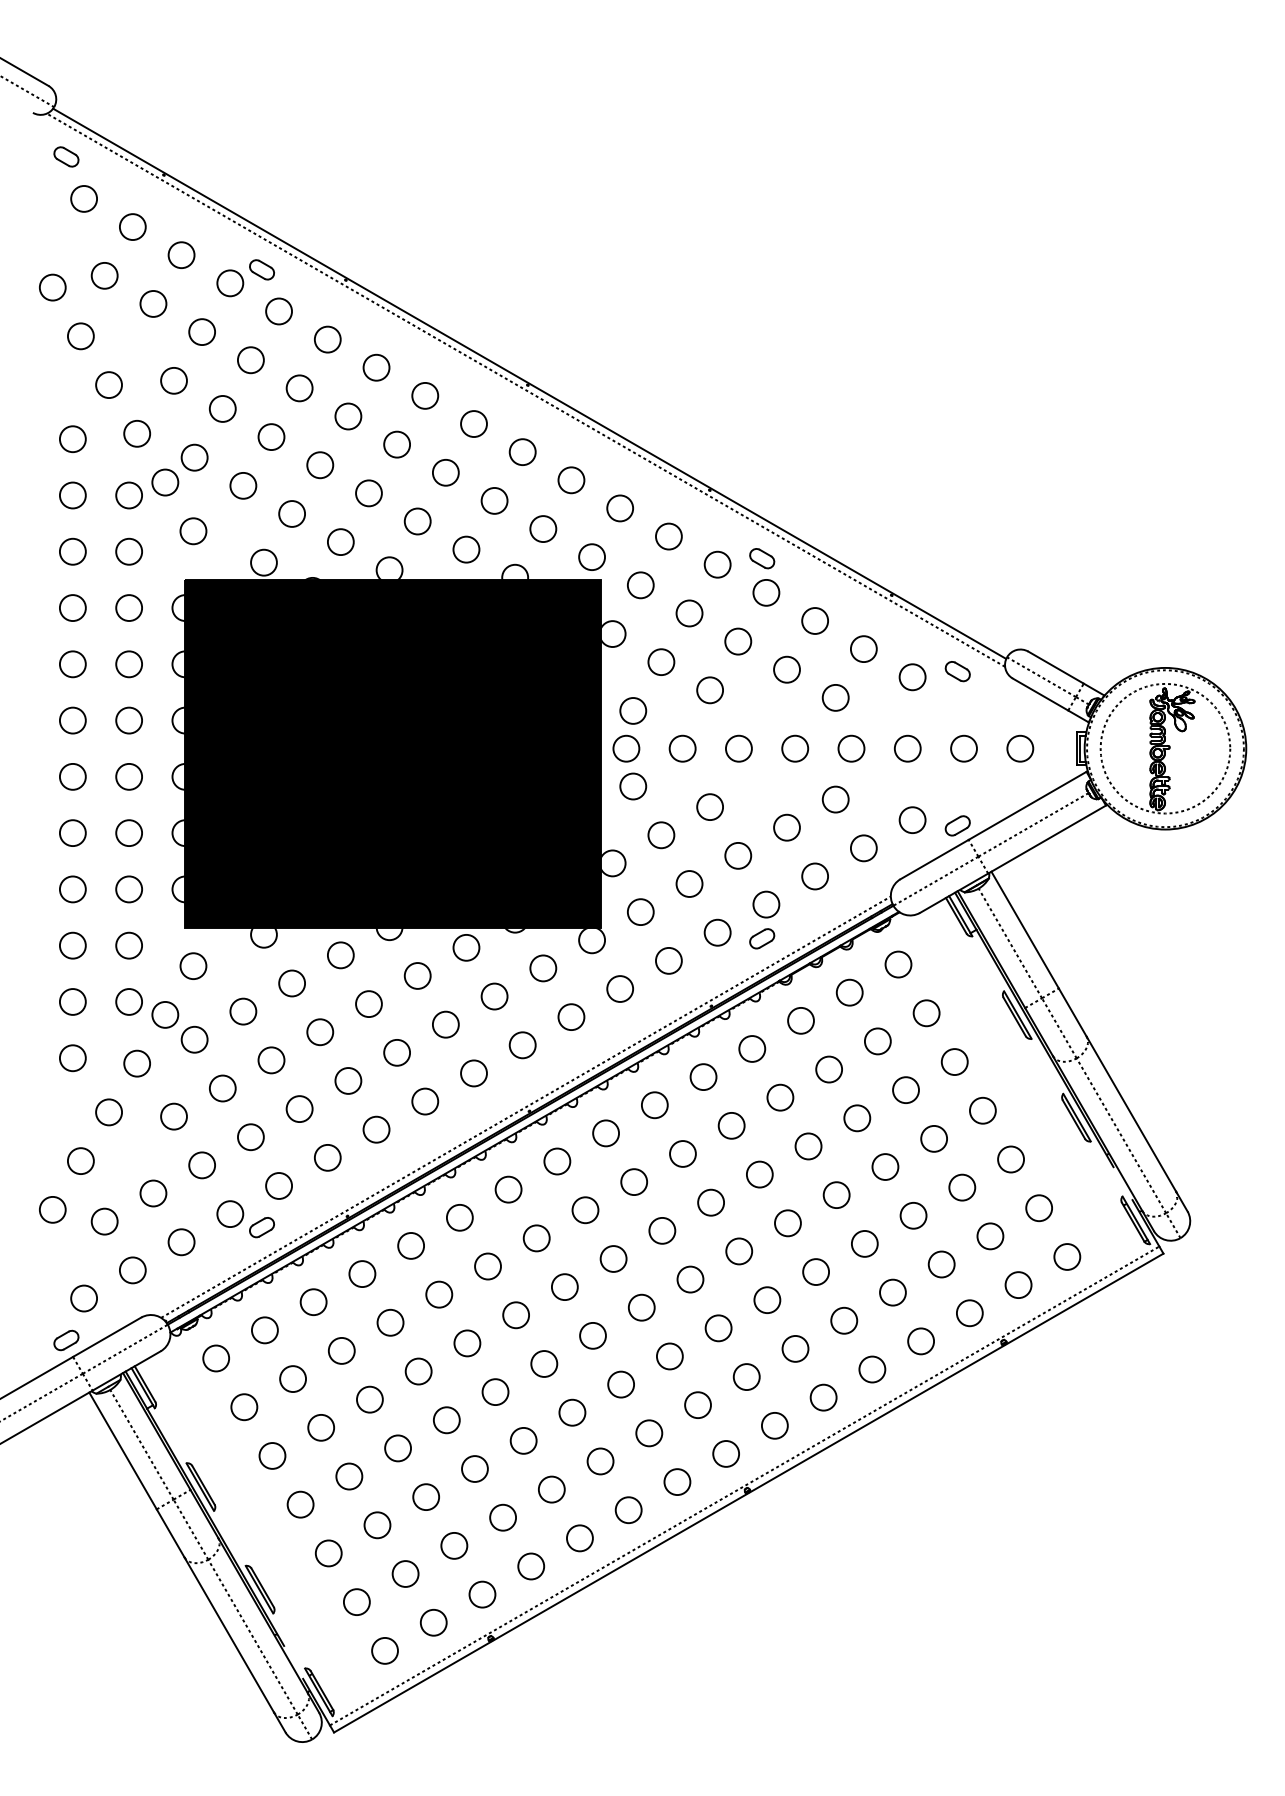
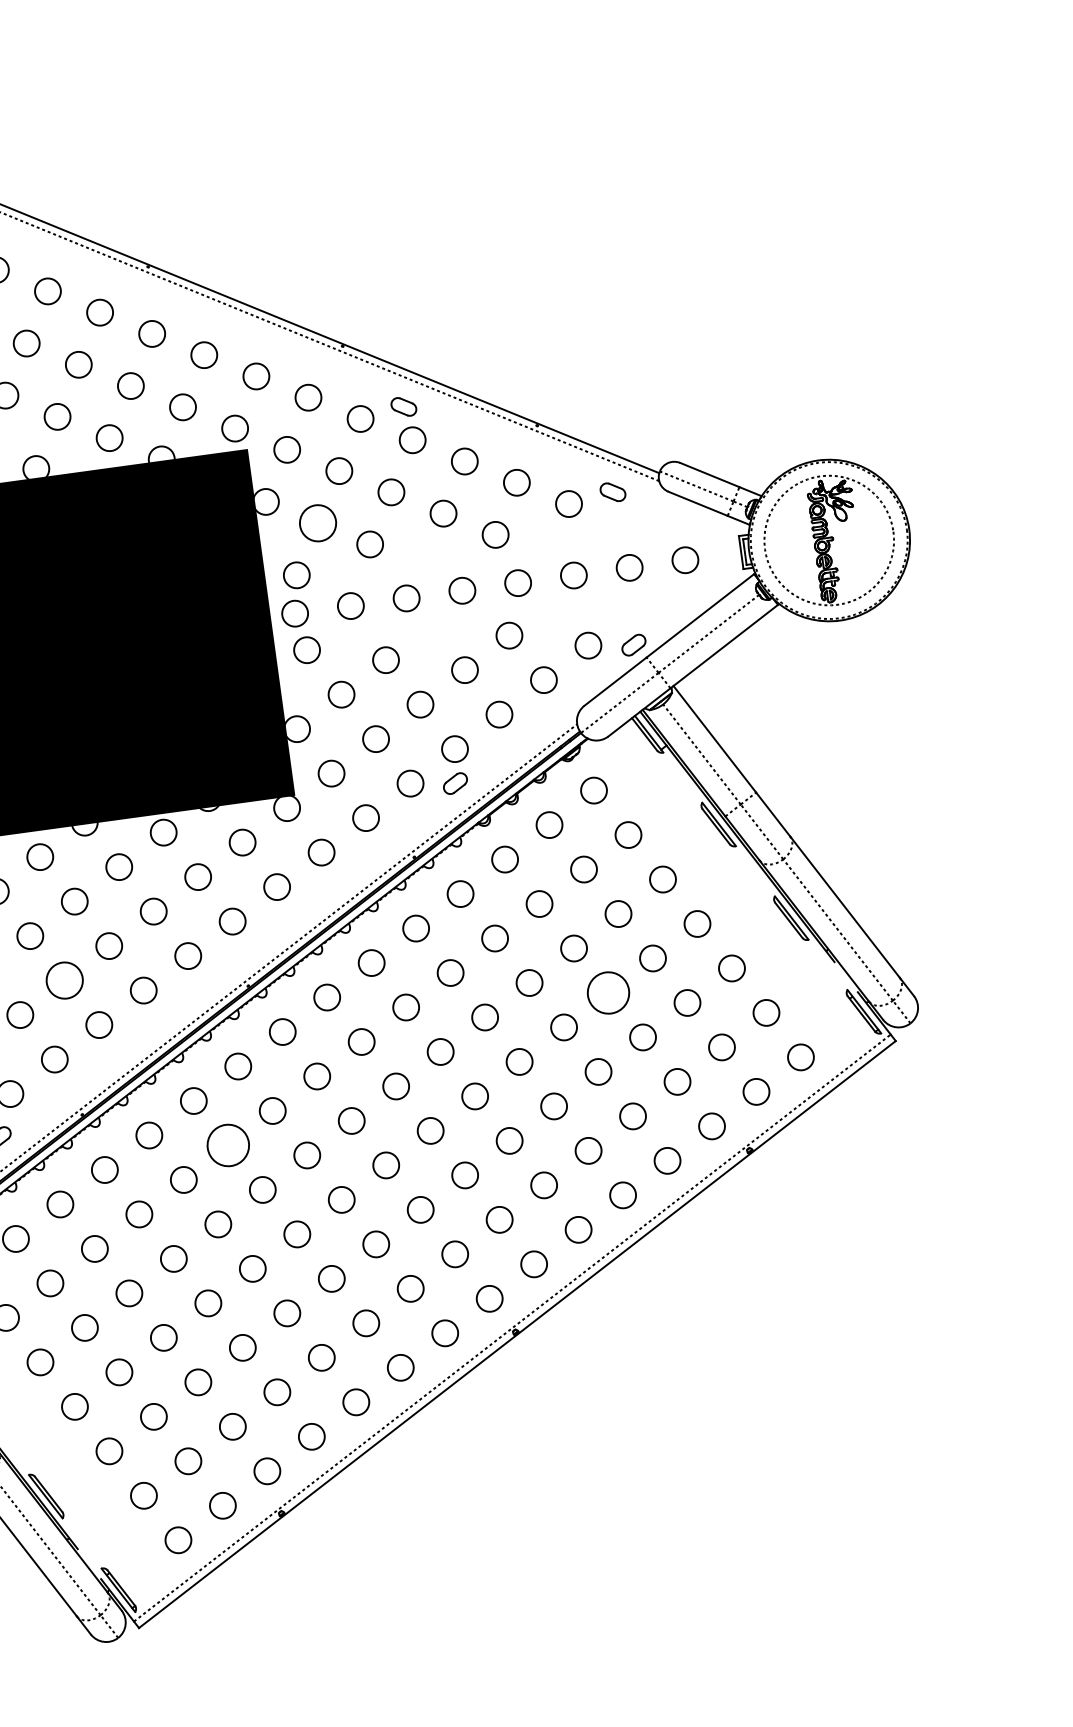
circle: (661, 661) -> (318, 522), size x1.4
circle: (348, 1080) -> (64, 980), size x1.4
circle: (885, 1166) -> (608, 992), size x1.6
circle: (487, 1266) -> (227, 1145), size x1.6

